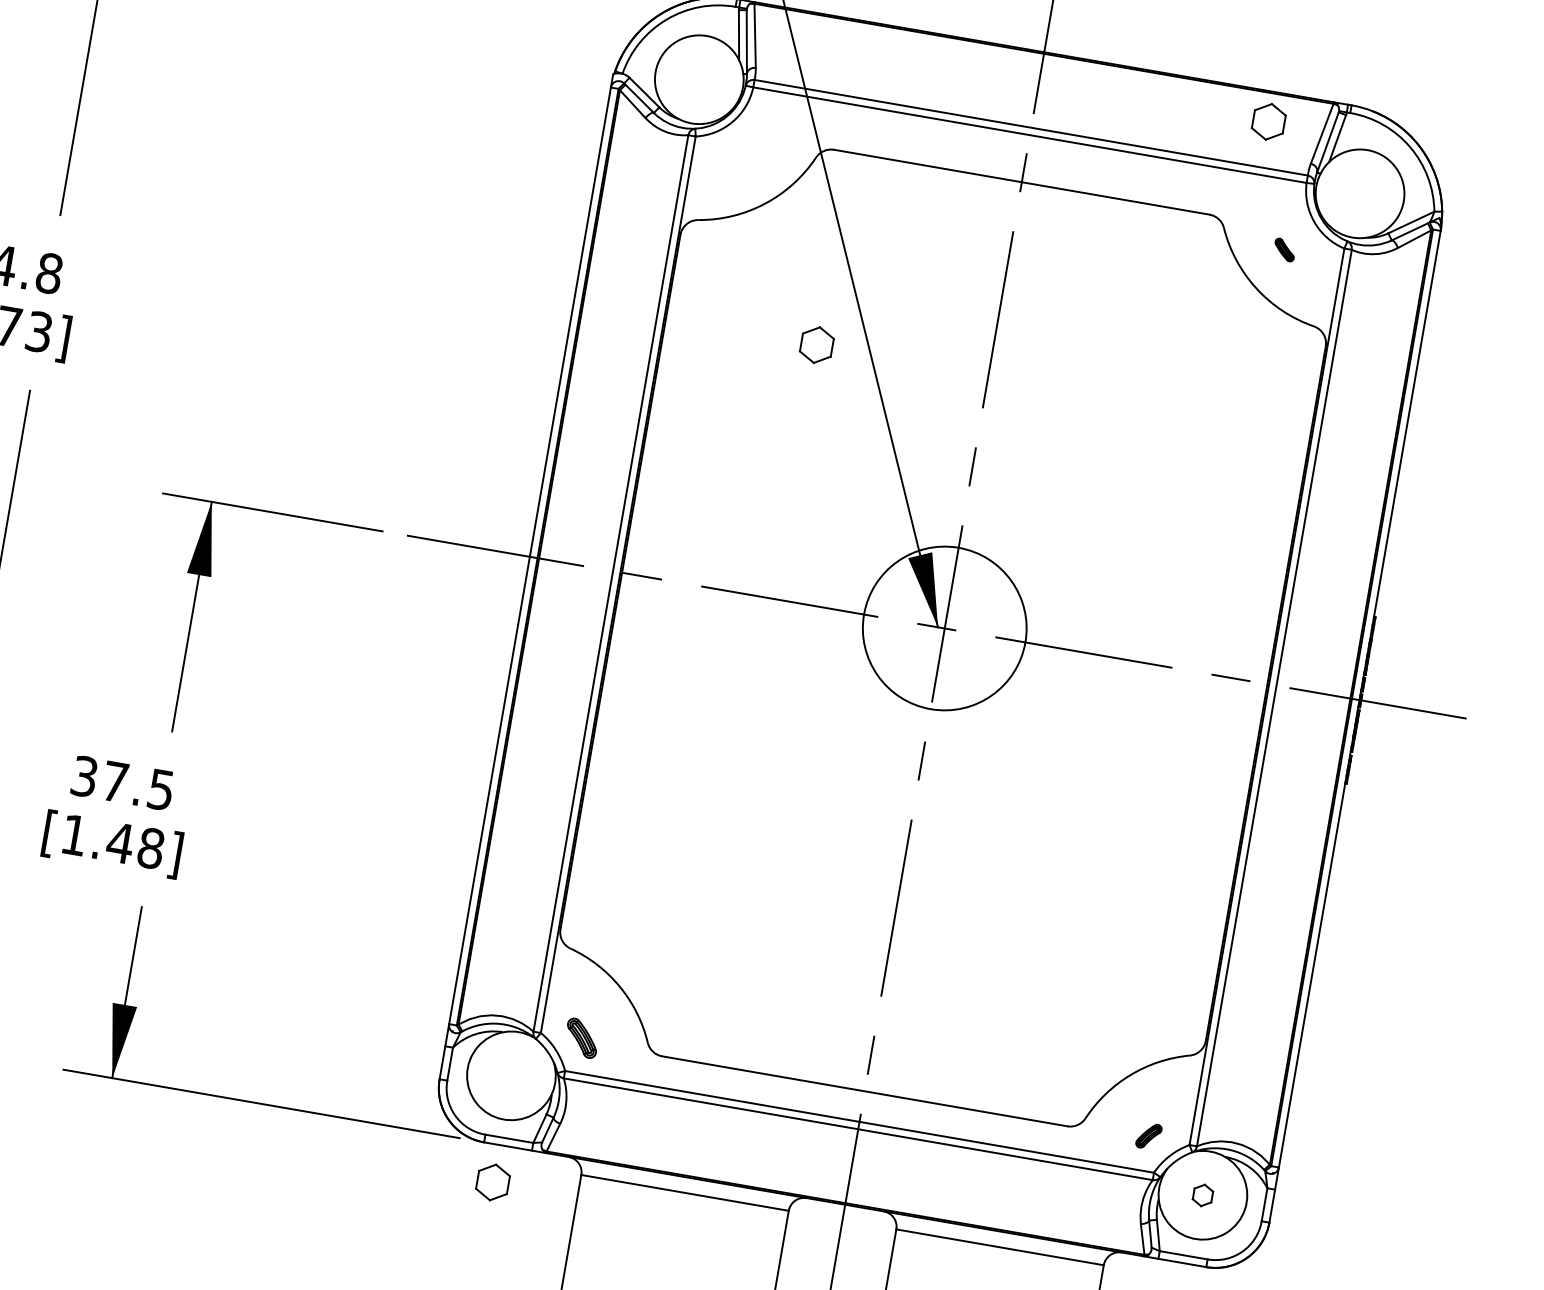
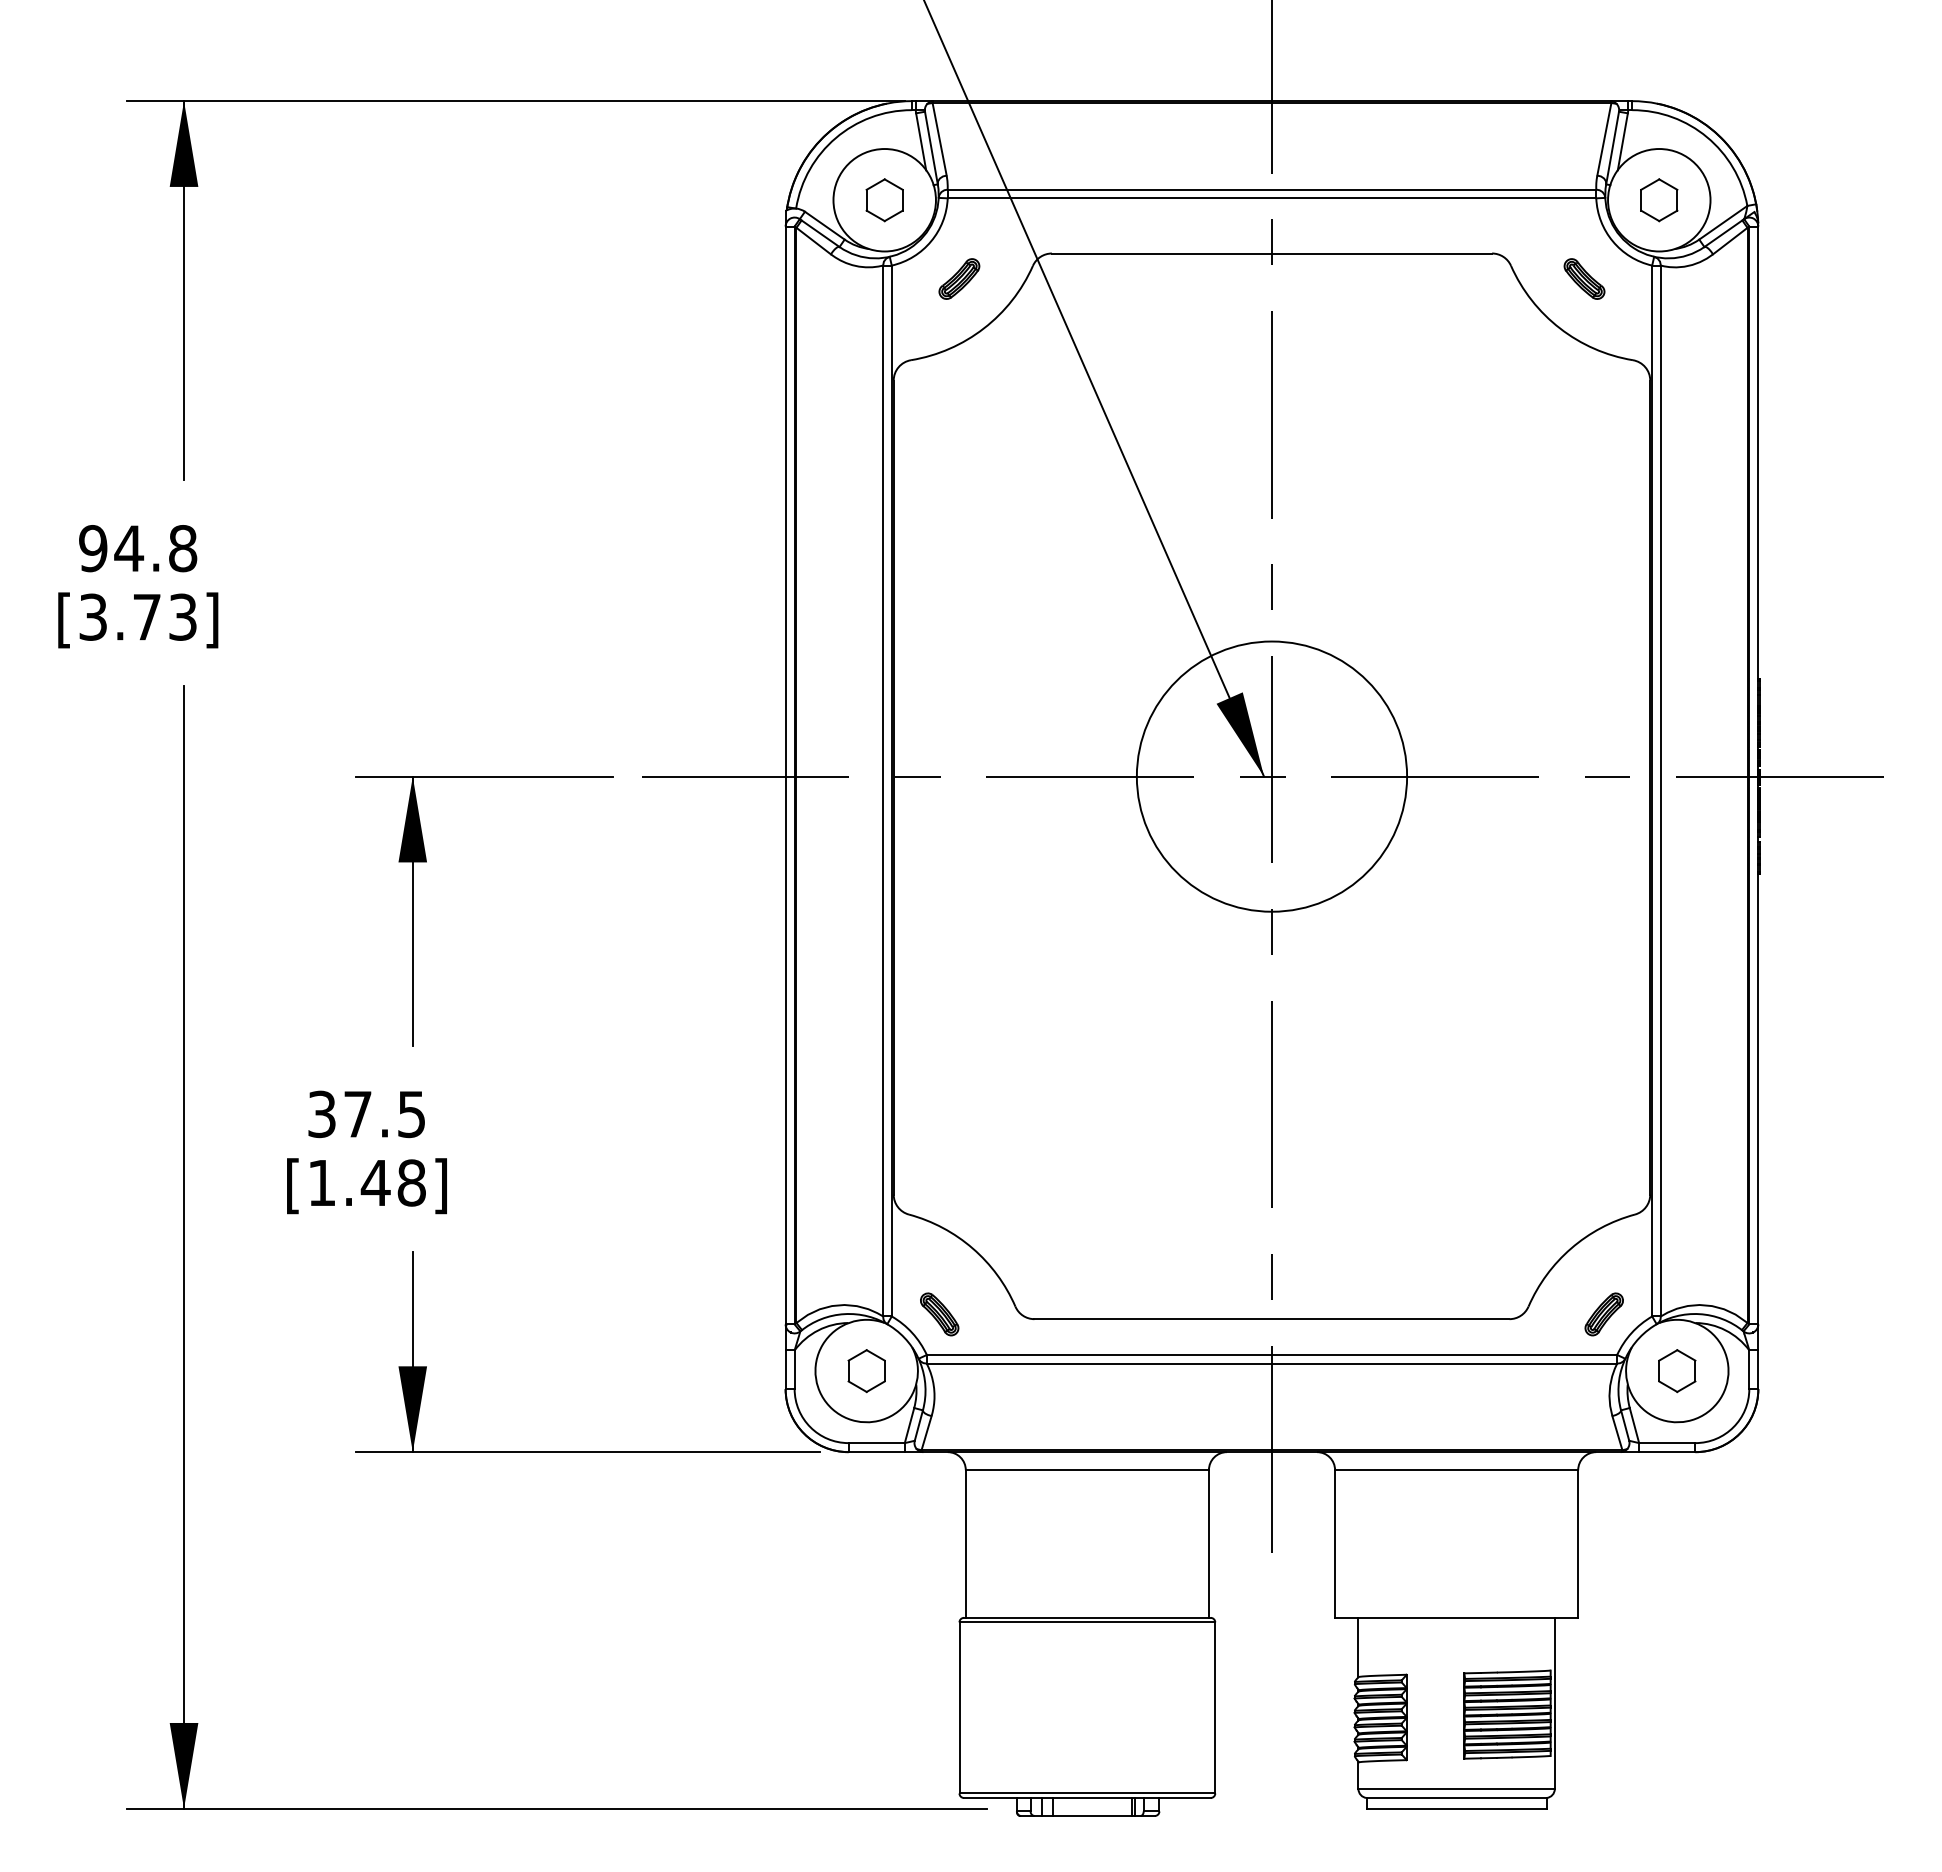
part: (1268, 122) -> (1659, 200), moved
part: (751, 157) -> (959, 278), added
part: (1284, 249) -> (1584, 278), size x1.67
part: (816, 345) -> (884, 200), moved
circle: (944, 628) -> (1271, 776), size x1.43
part: (1148, 1136) -> (1603, 1314), size x1.43
part: (492, 1182) -> (866, 1371), moved
part: (1203, 1195) -> (1677, 1371), size x1.67

